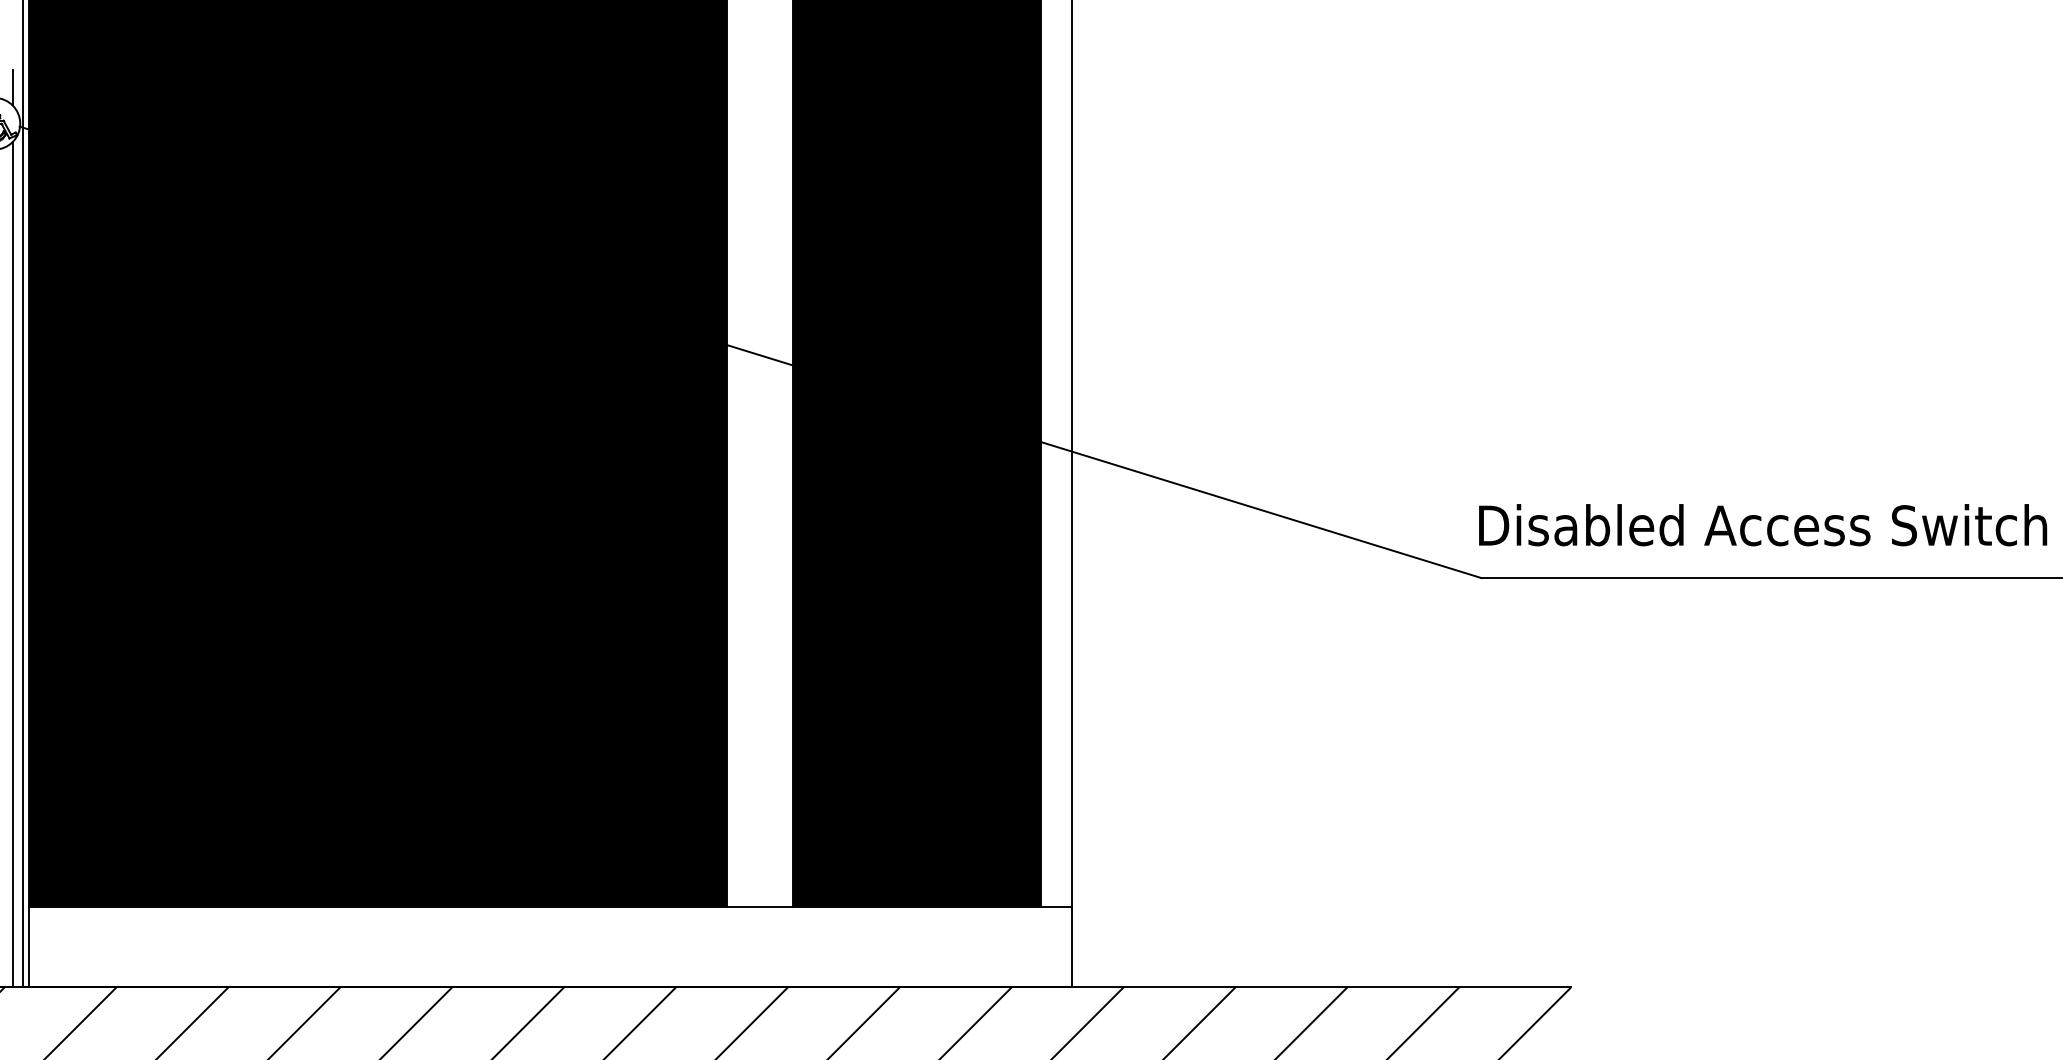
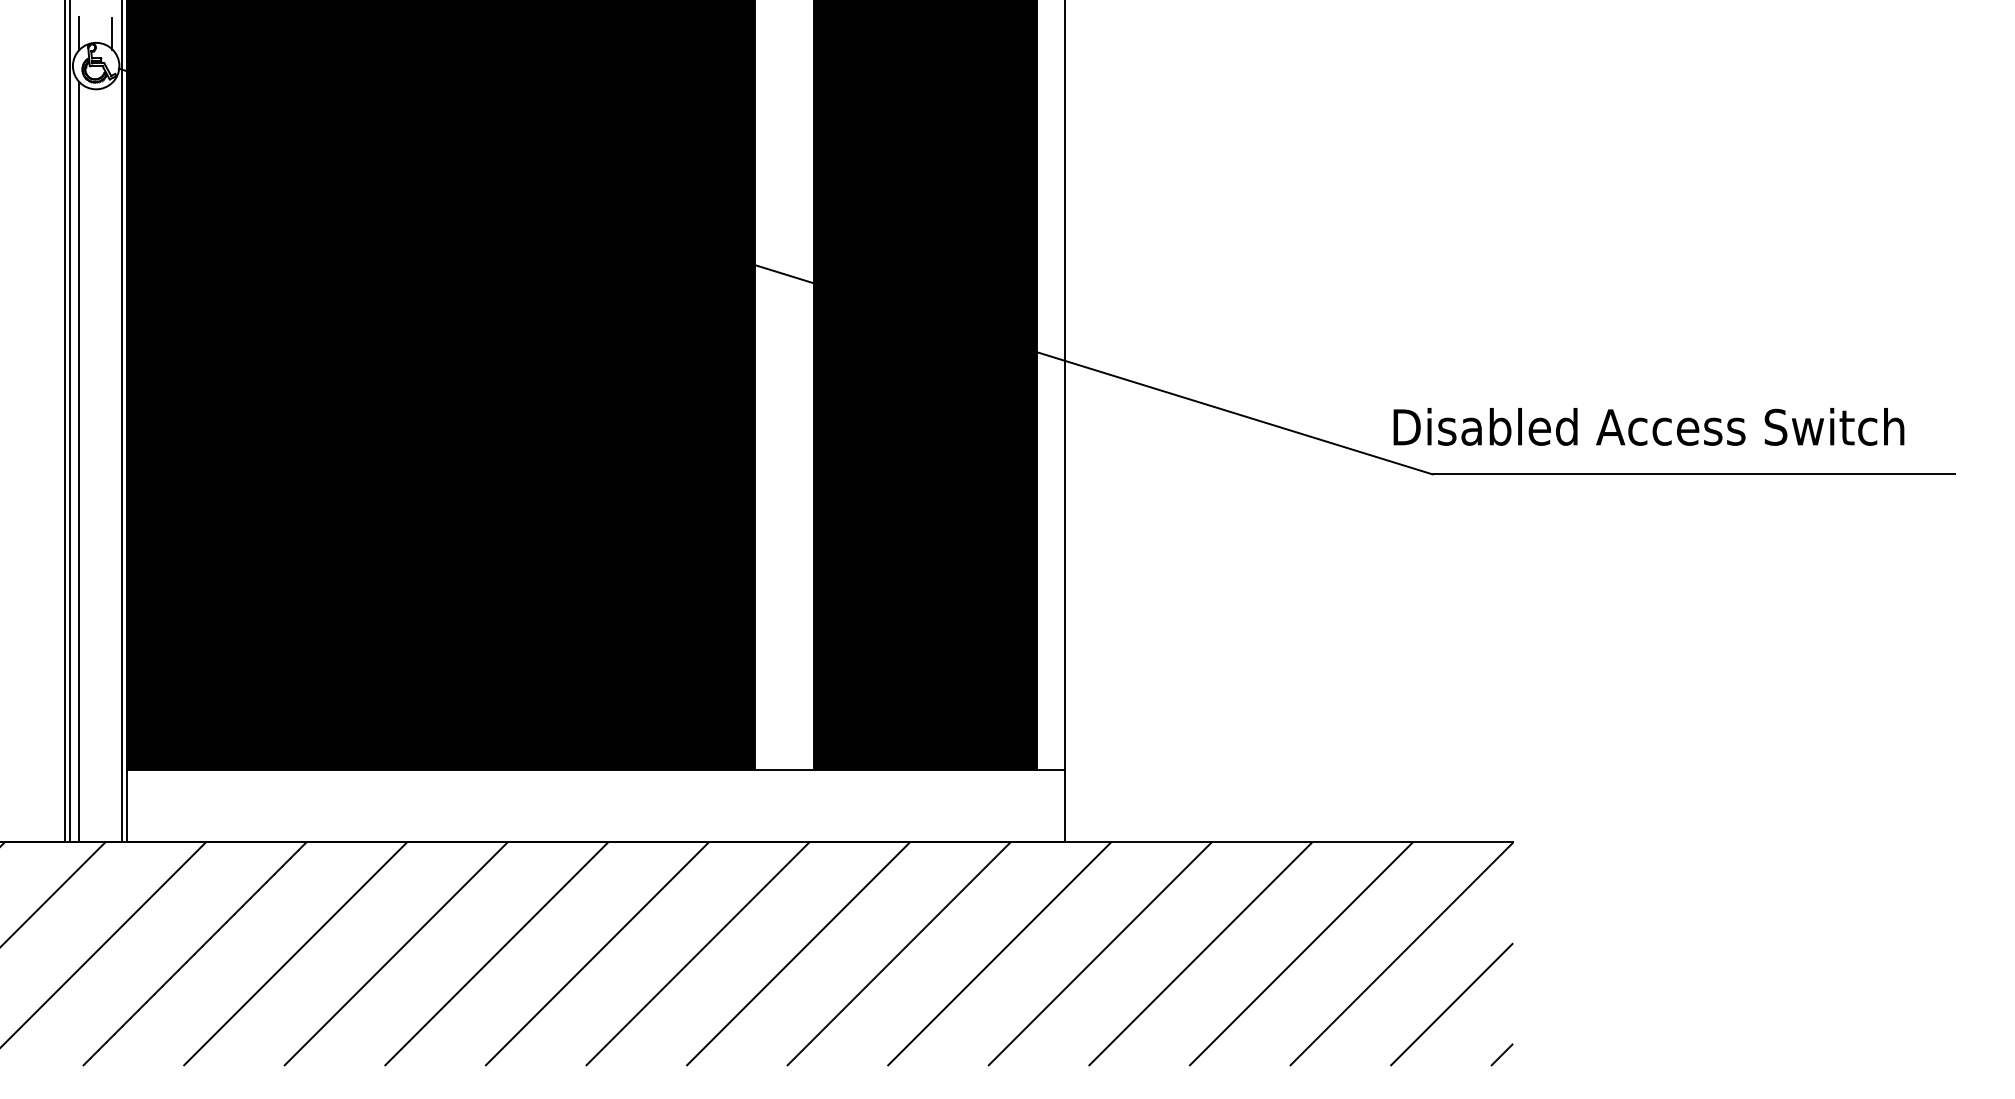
text: (1762, 524) -> (1648, 426), moved
line: (12, 563) -> (112, 461), removed

